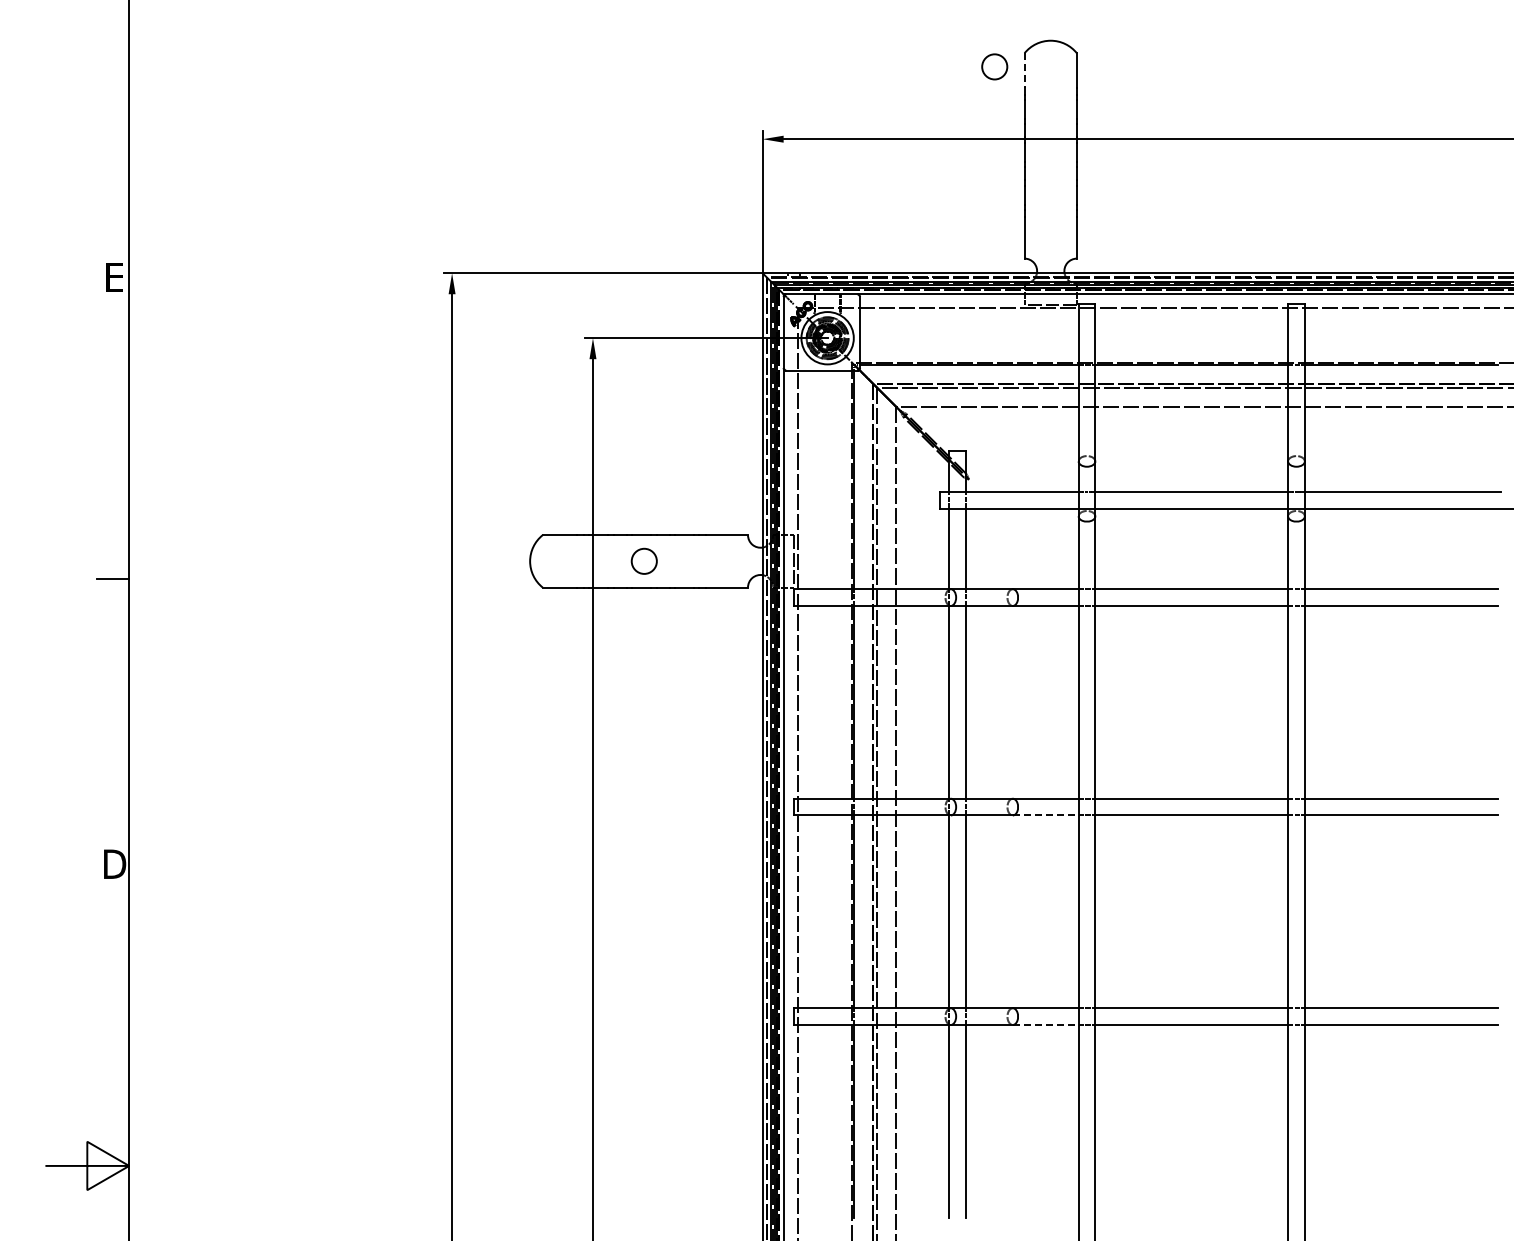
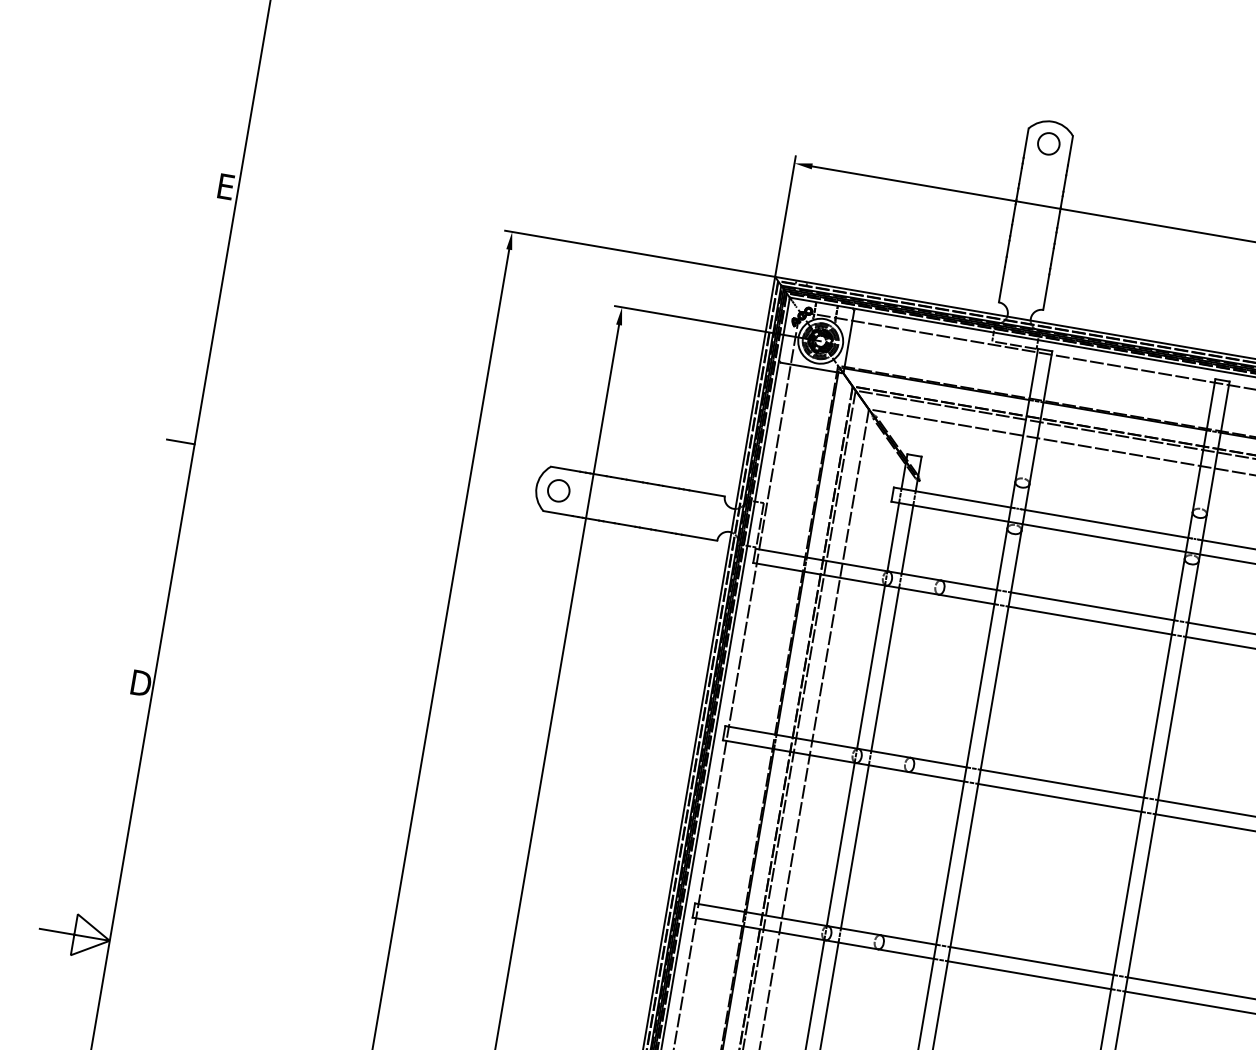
circle: (994, 66) -> (1048, 143), moved
line: (1024, 71) -> (1025, 143), dashed -> solid
circle: (643, 560) -> (558, 490), moved
line: (1045, 815) -> (936, 776), dashed -> solid
line: (1045, 1025) -> (905, 954), dashed -> solid

